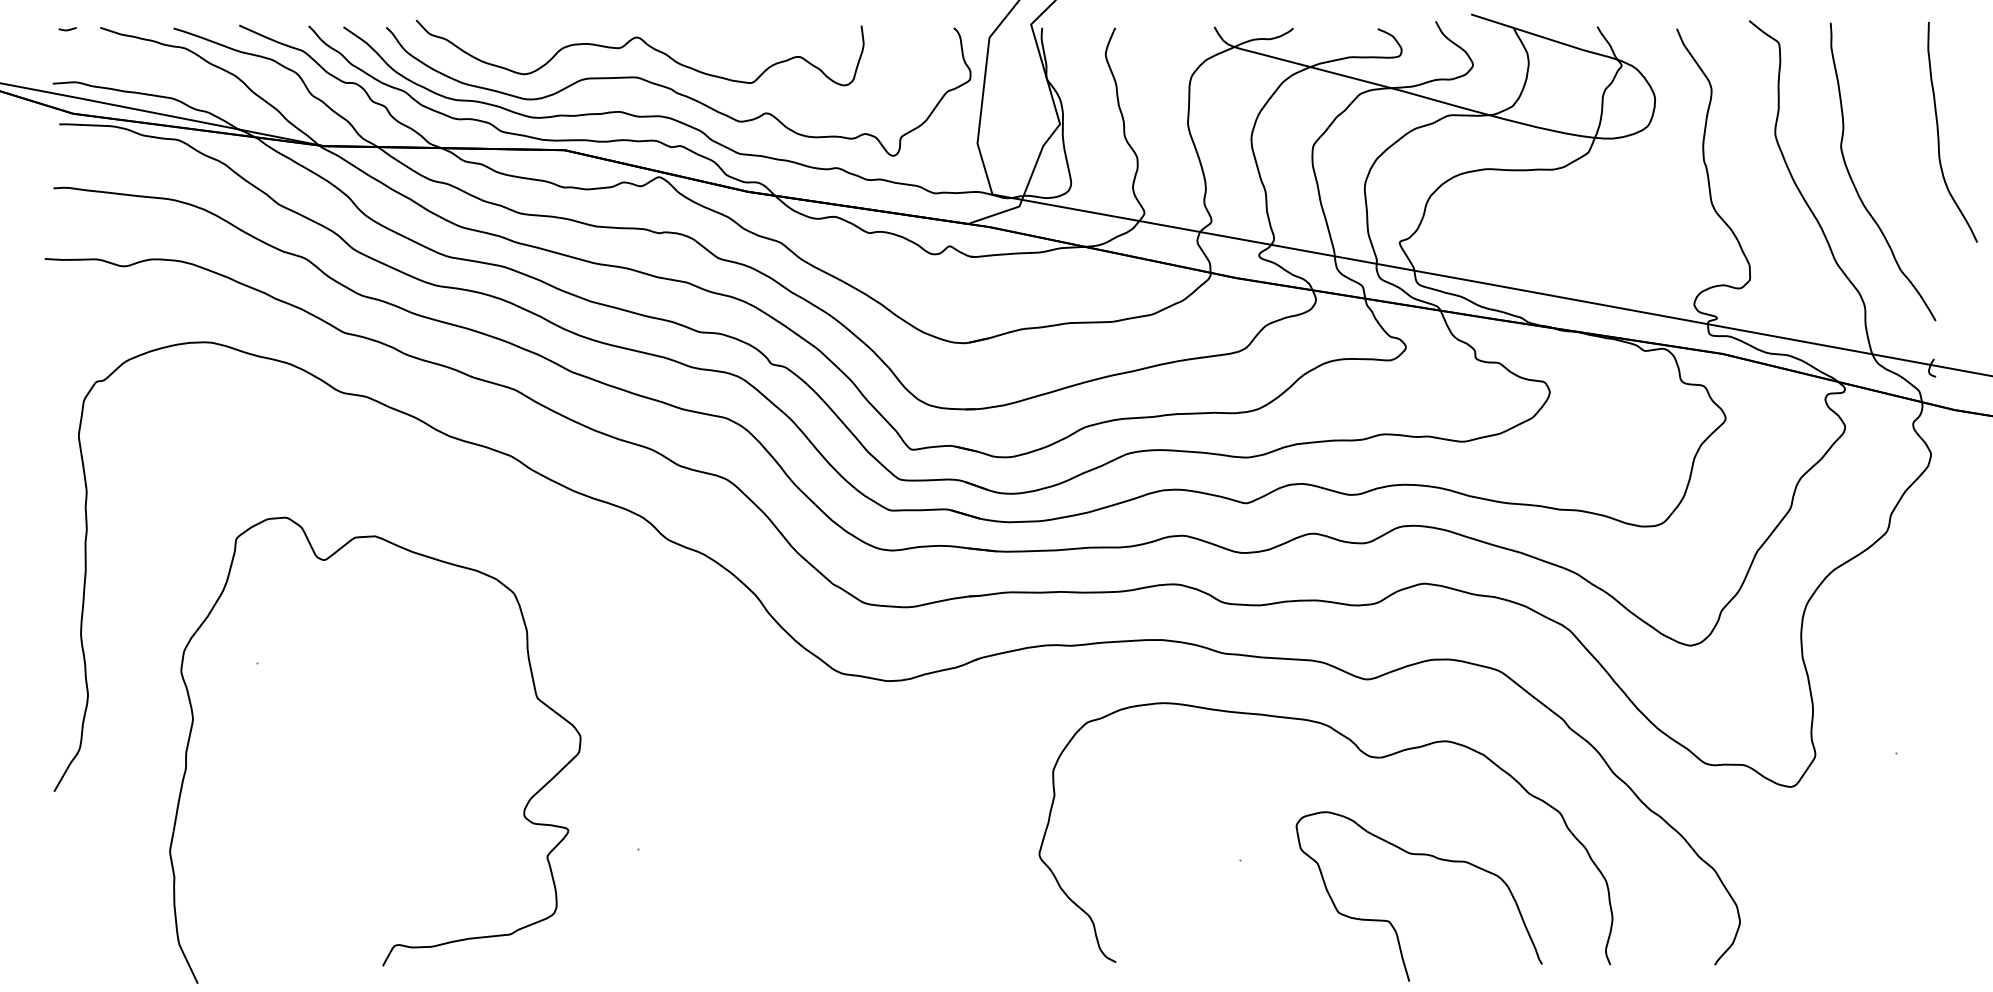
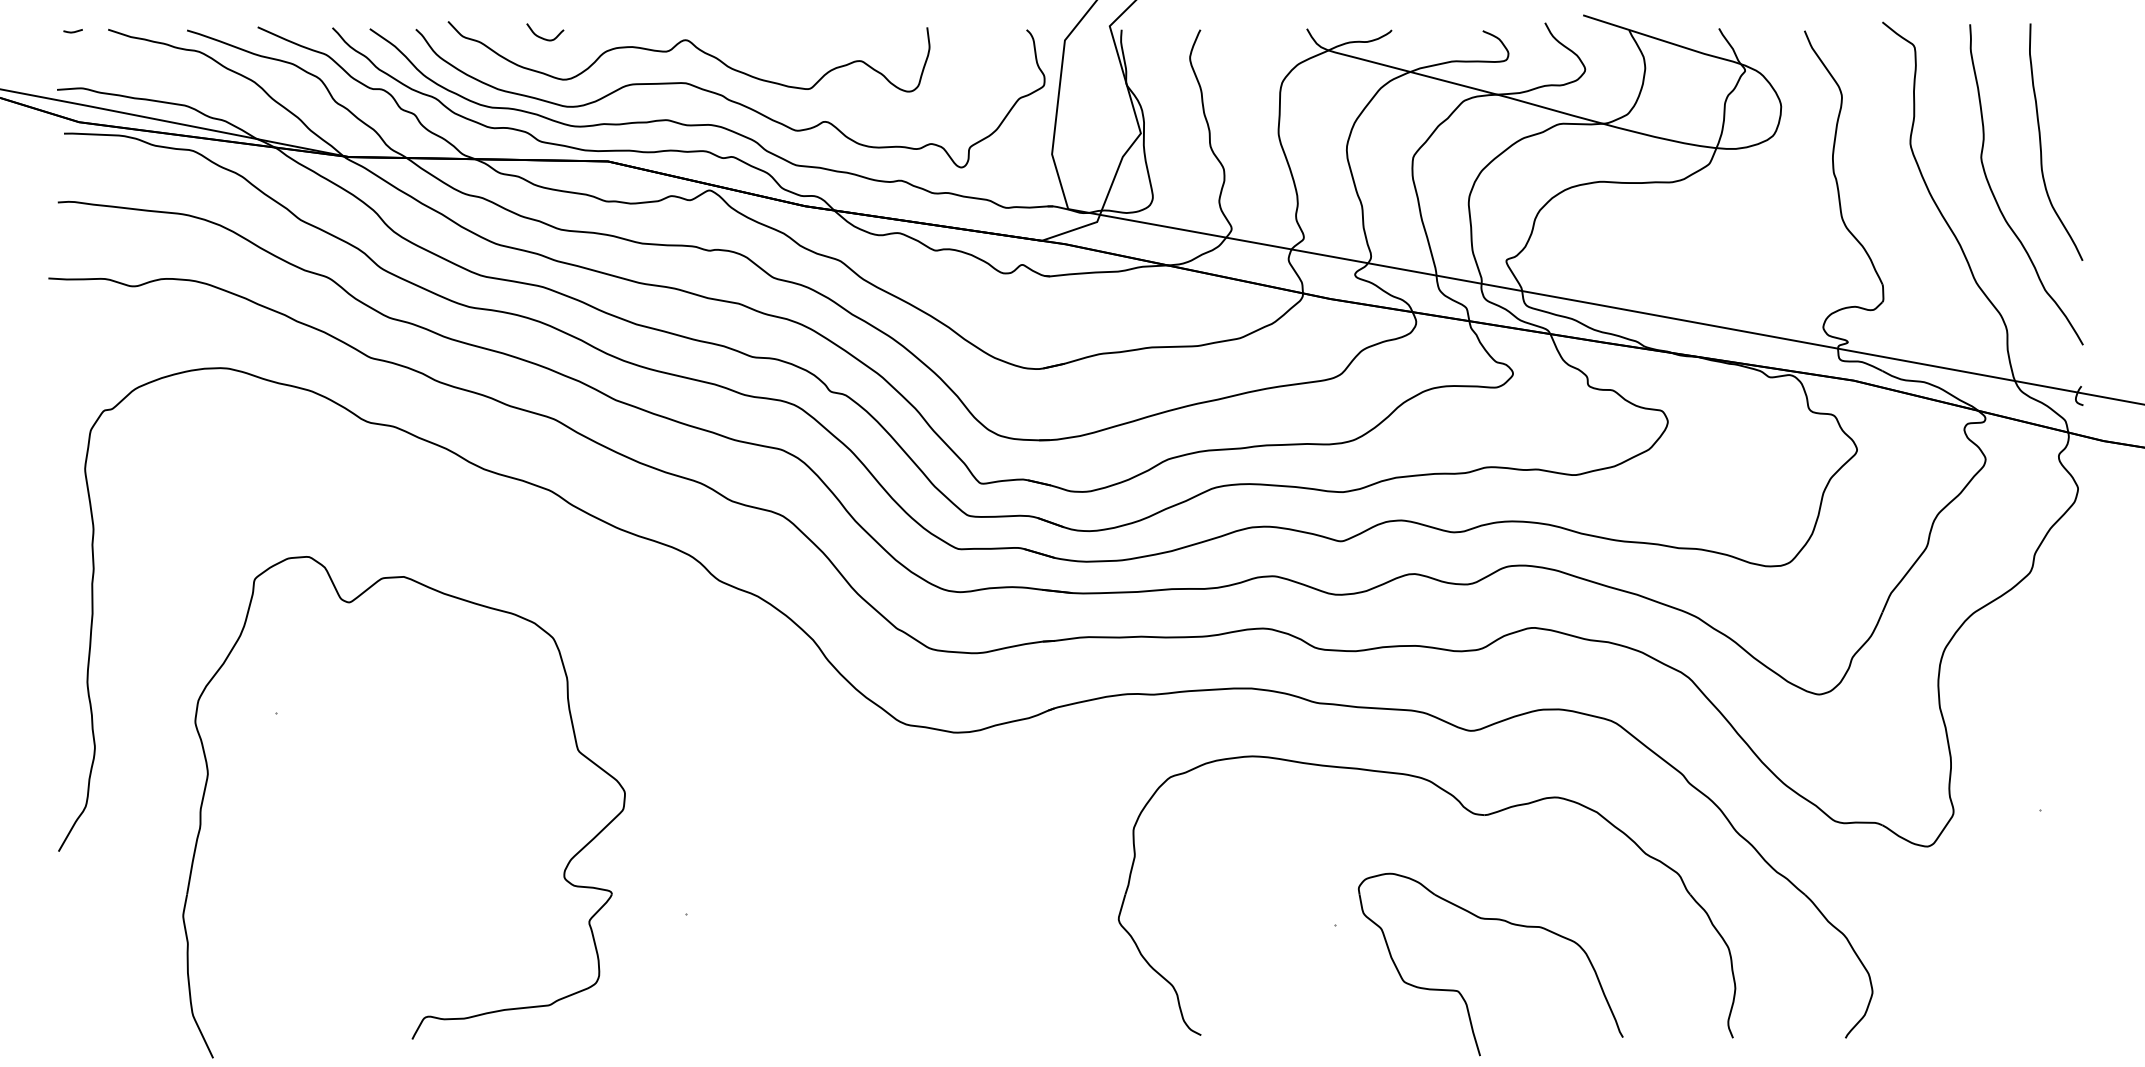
curve: (503, 34) -> (542, 36), added
curve: (1939, 135) -> (2041, 145), moved
part: (1390, 921) -> (1459, 991), moved

